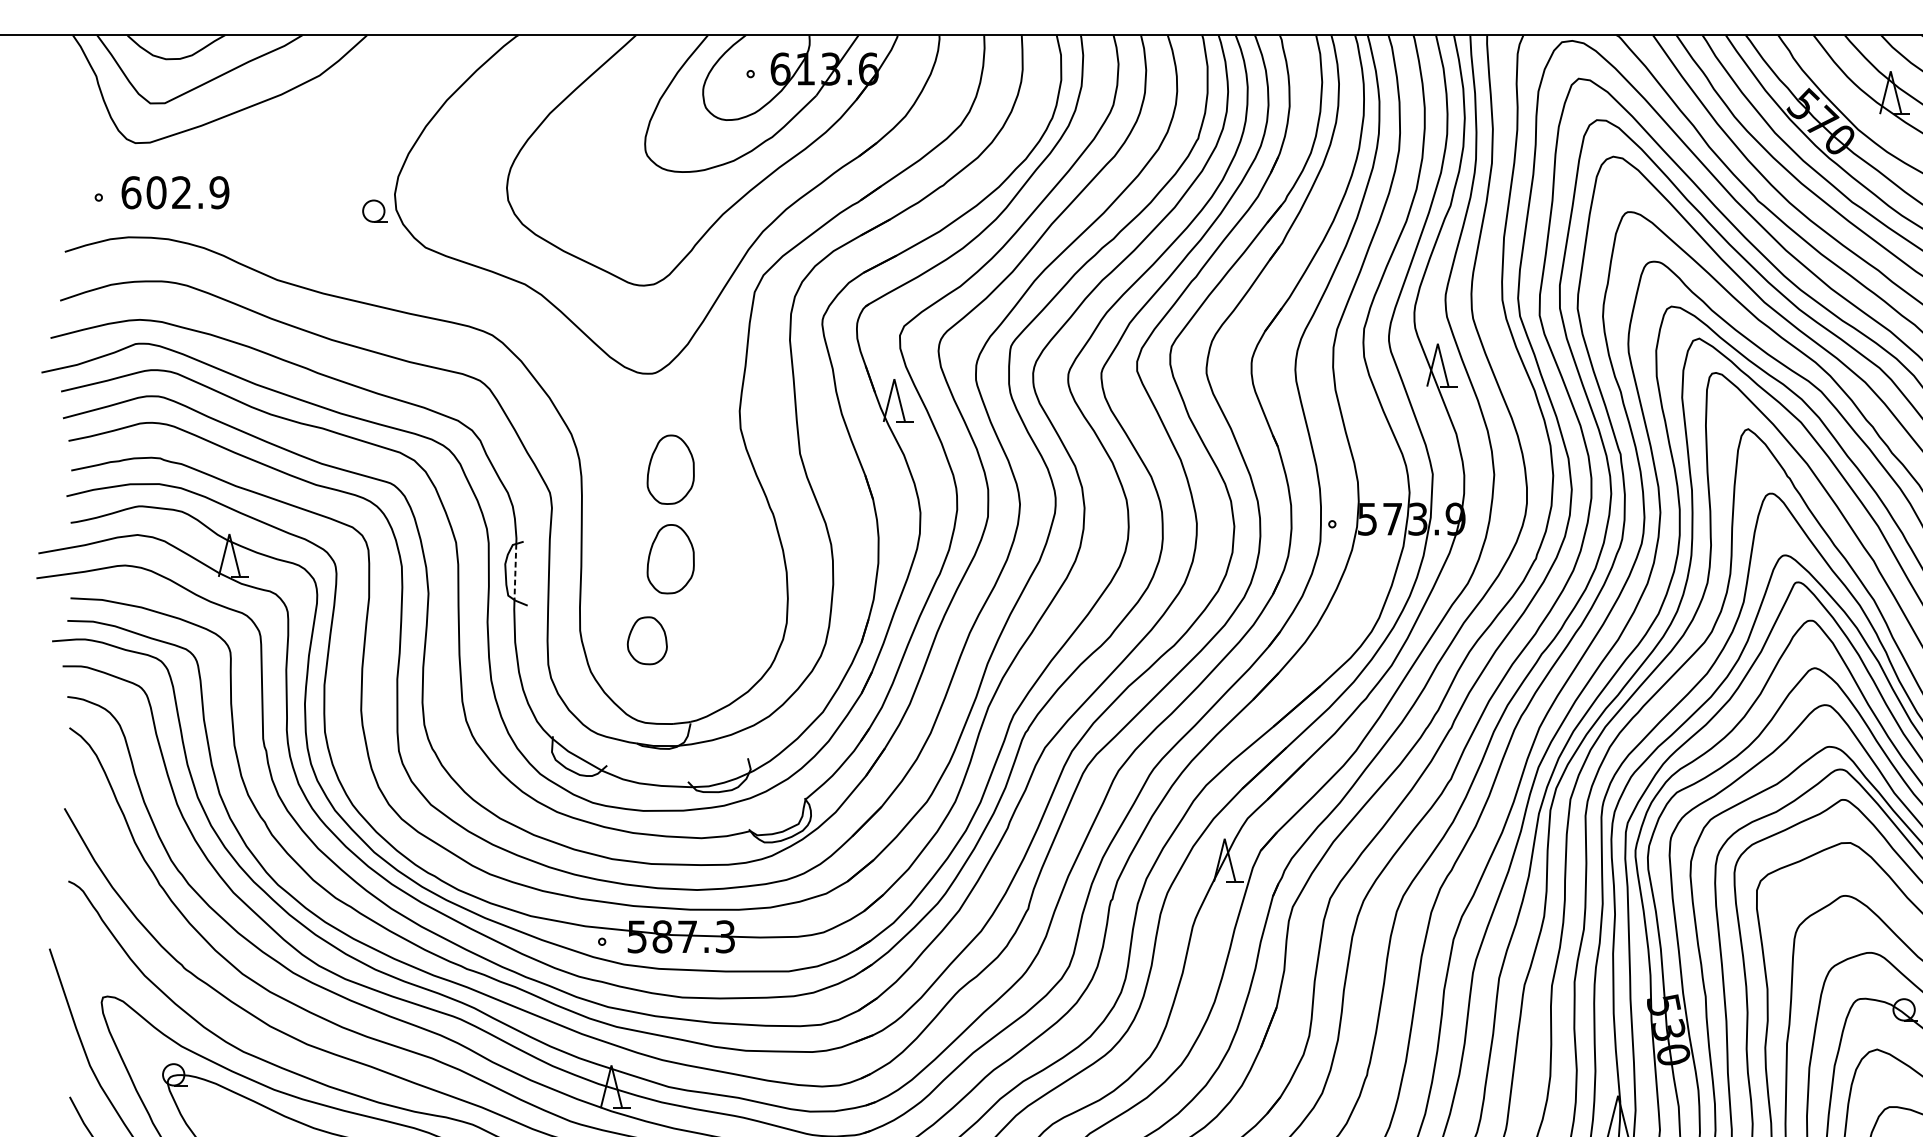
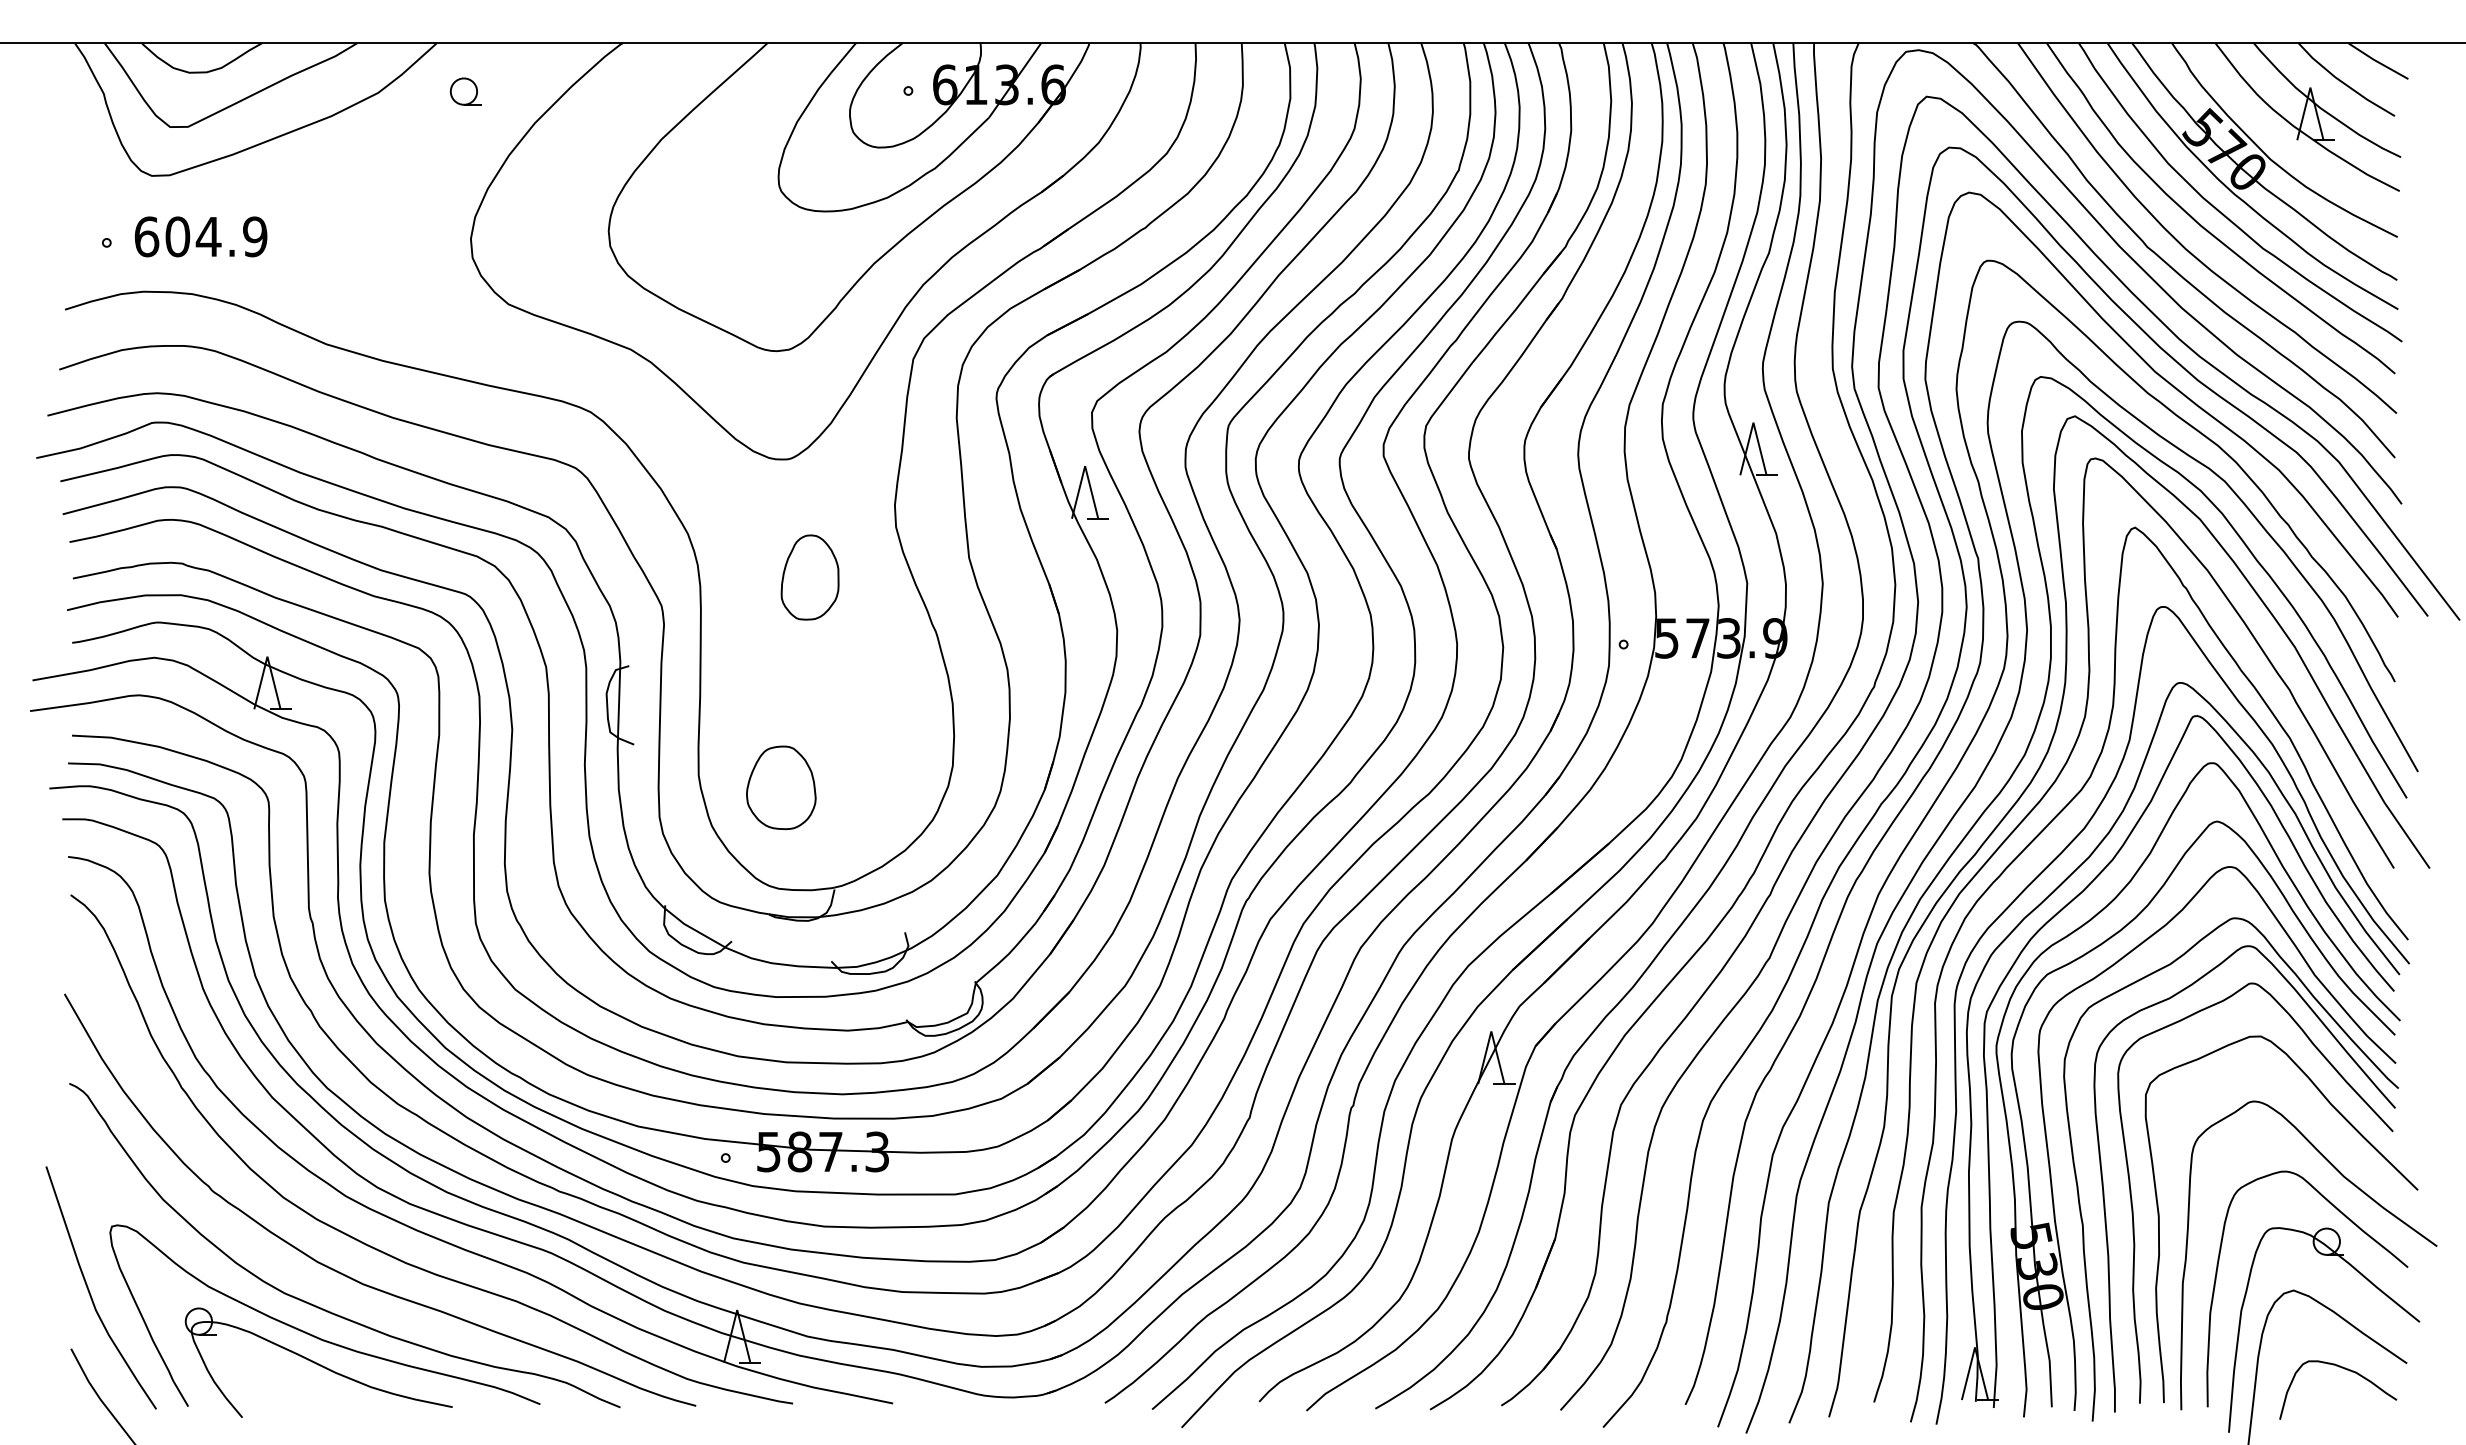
text: (181, 192) -> (208, 236), 602.9 -> 604.9
part: (375, 211) -> (465, 91), moved
part: (670, 559) -> (809, 687), removed
line: (515, 572) -> (619, 703), dashed -> solid
part: (647, 640) -> (781, 787), size x1.43

